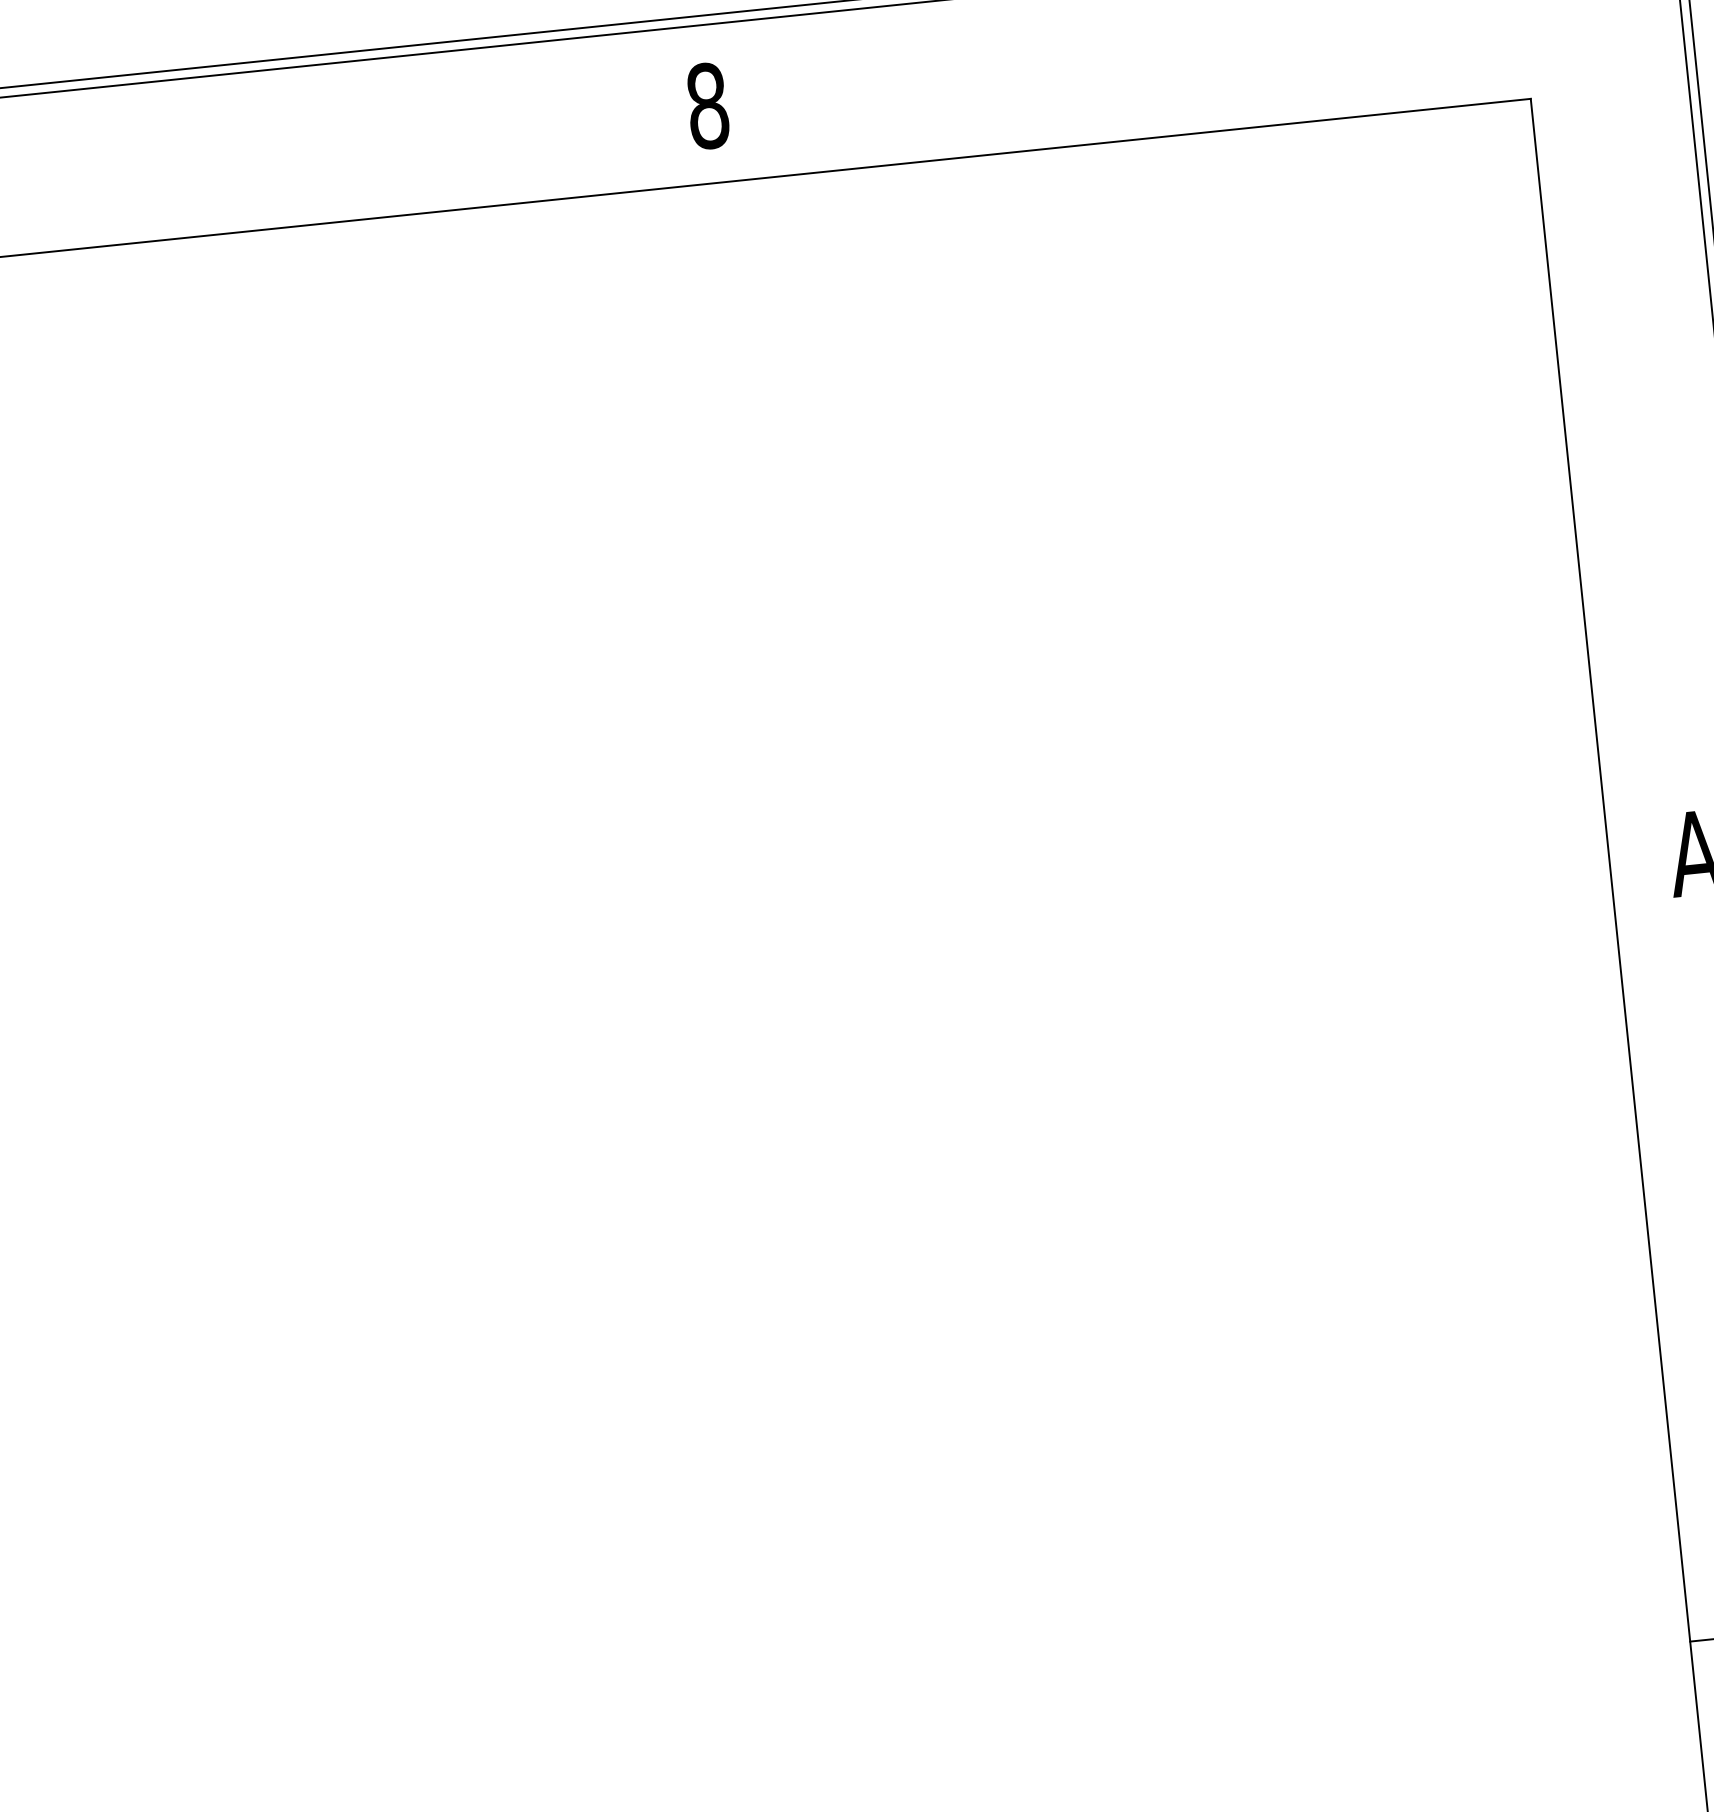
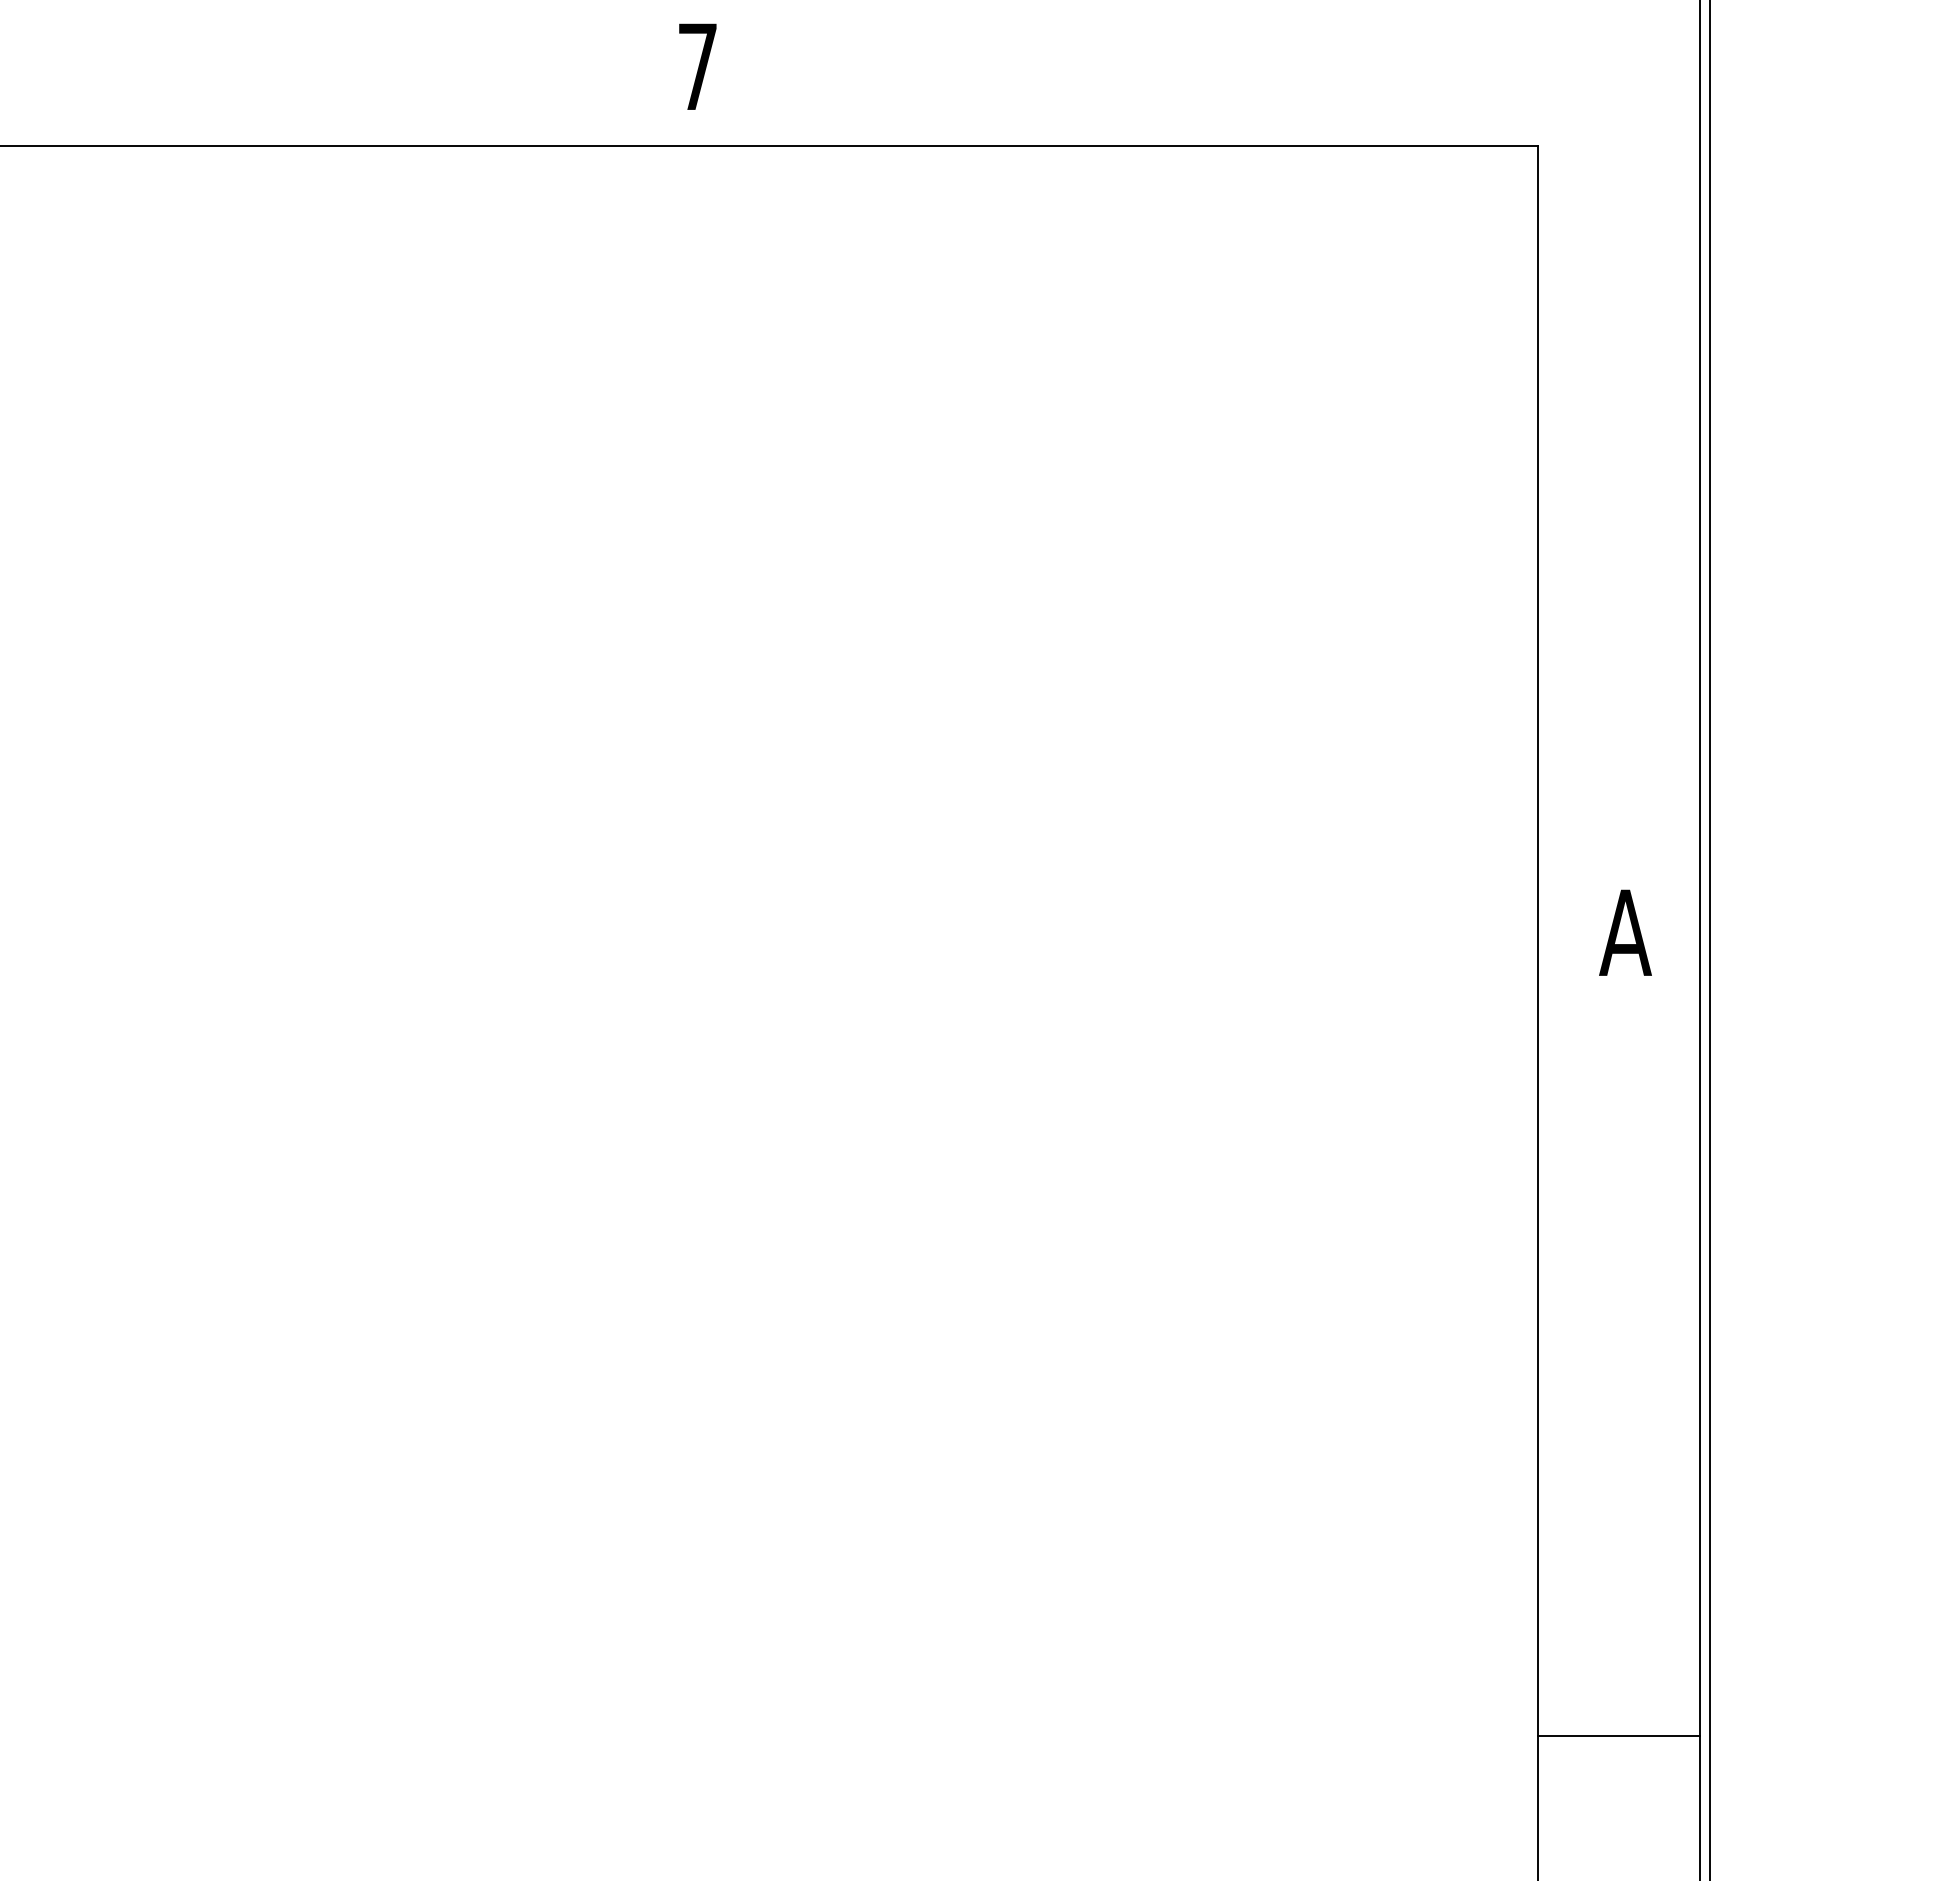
text: (707, 105) -> (697, 66), 8 -> 7

